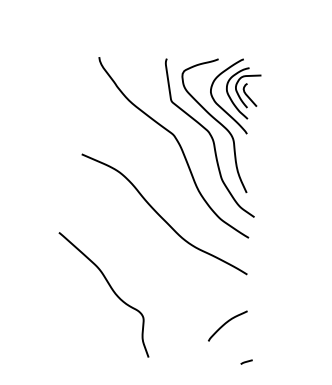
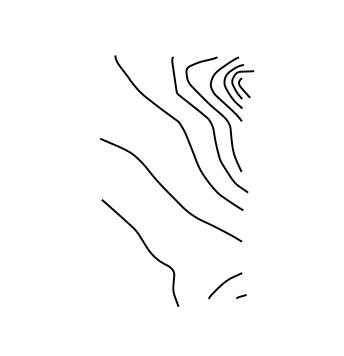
curve: (110, 288) -> (145, 247), moved
curve: (246, 361) -> (241, 296), moved

